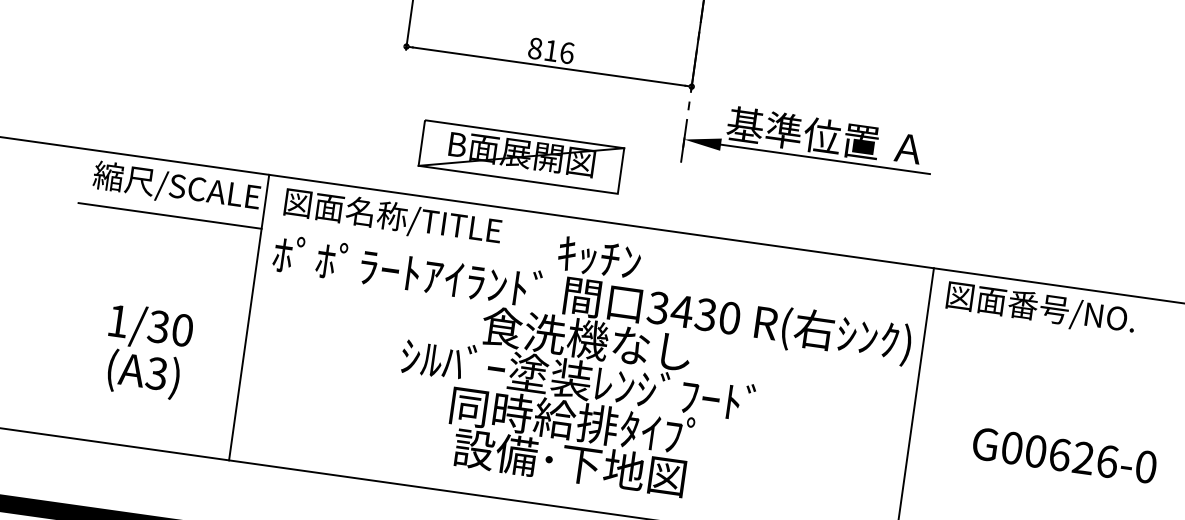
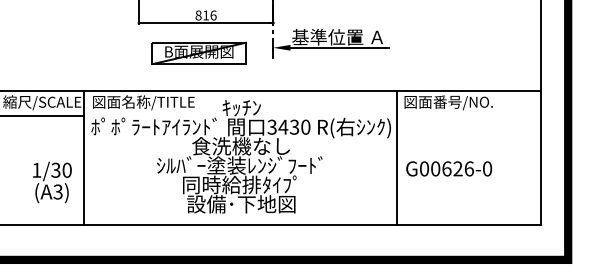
part: (520, 154) -> (198, 52), moved
text: (147, 351) -> (52, 182), moved
text: (1065, 454) -> (449, 168), moved

